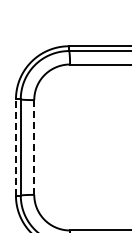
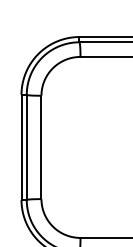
line: (15, 147) -> (21, 147), dashed -> solid
line: (34, 147) -> (41, 147), dashed -> solid

